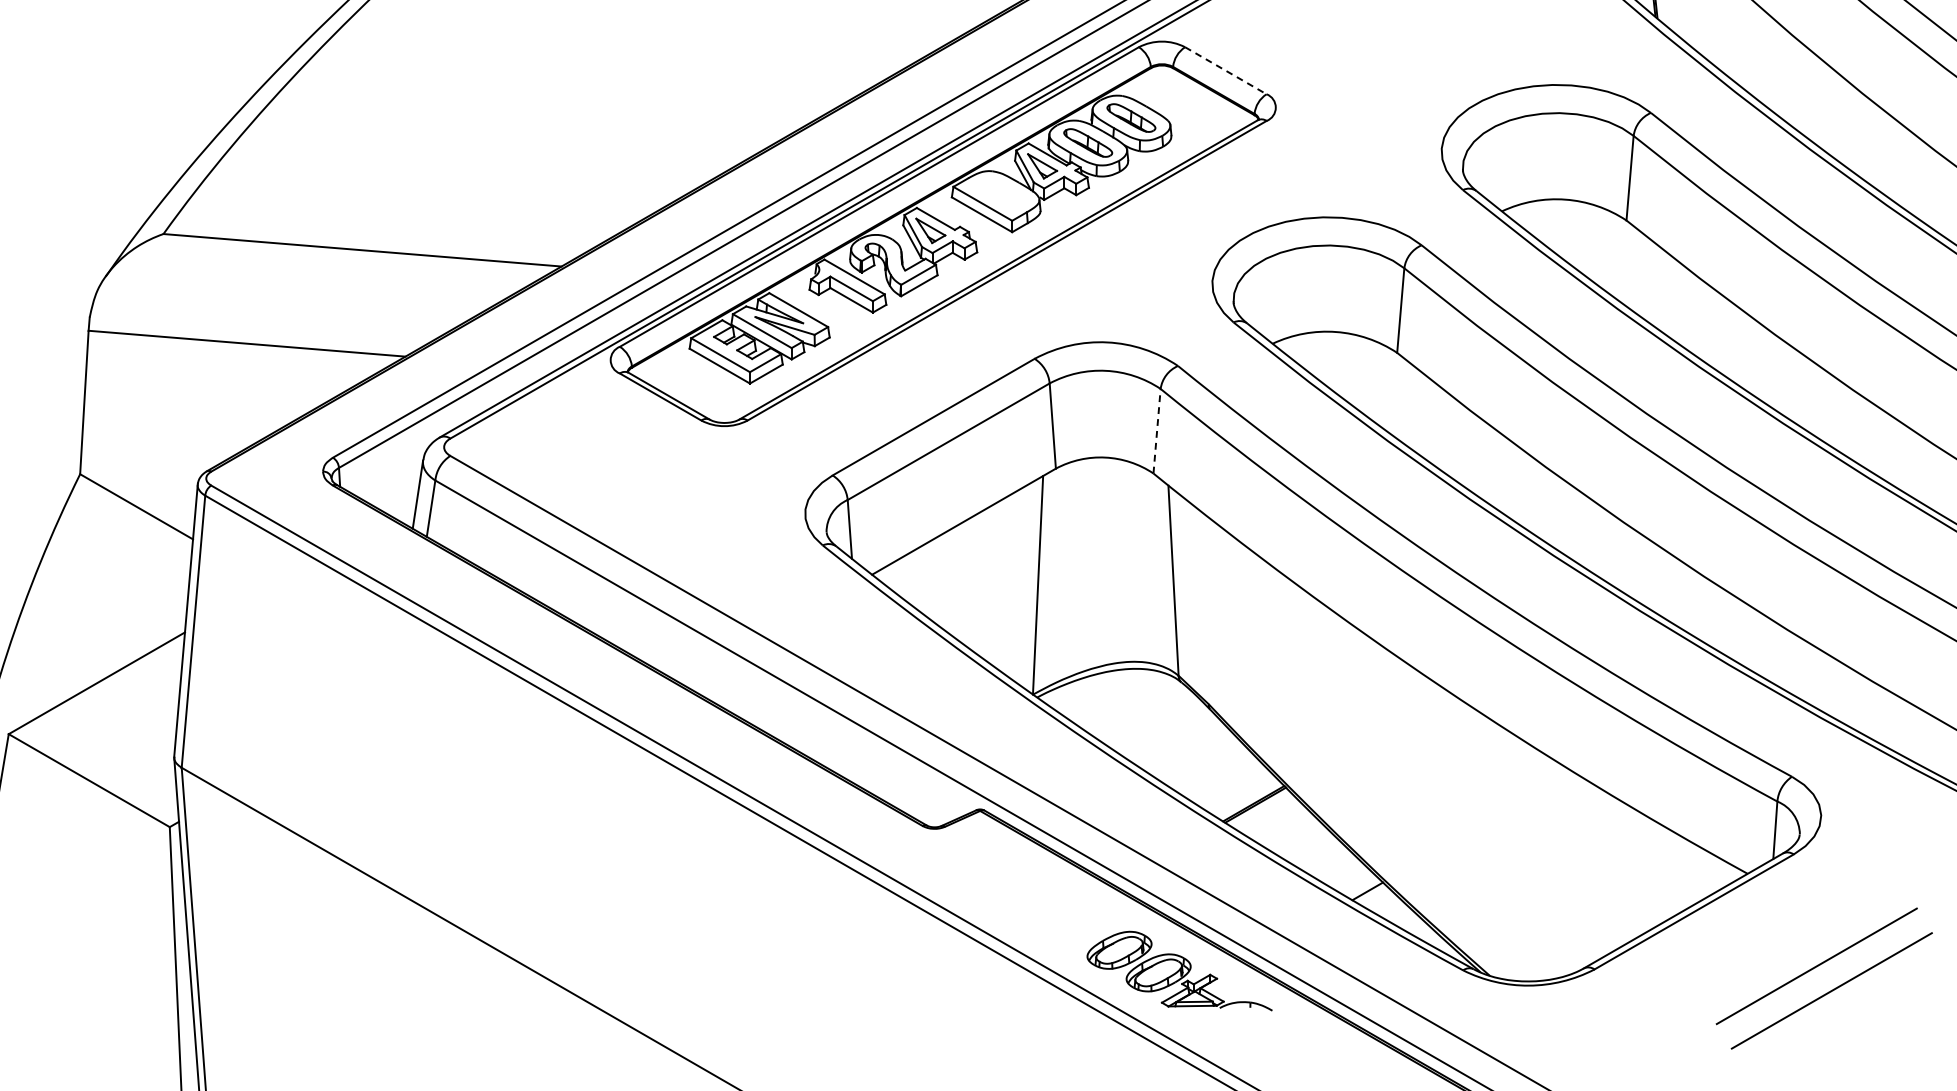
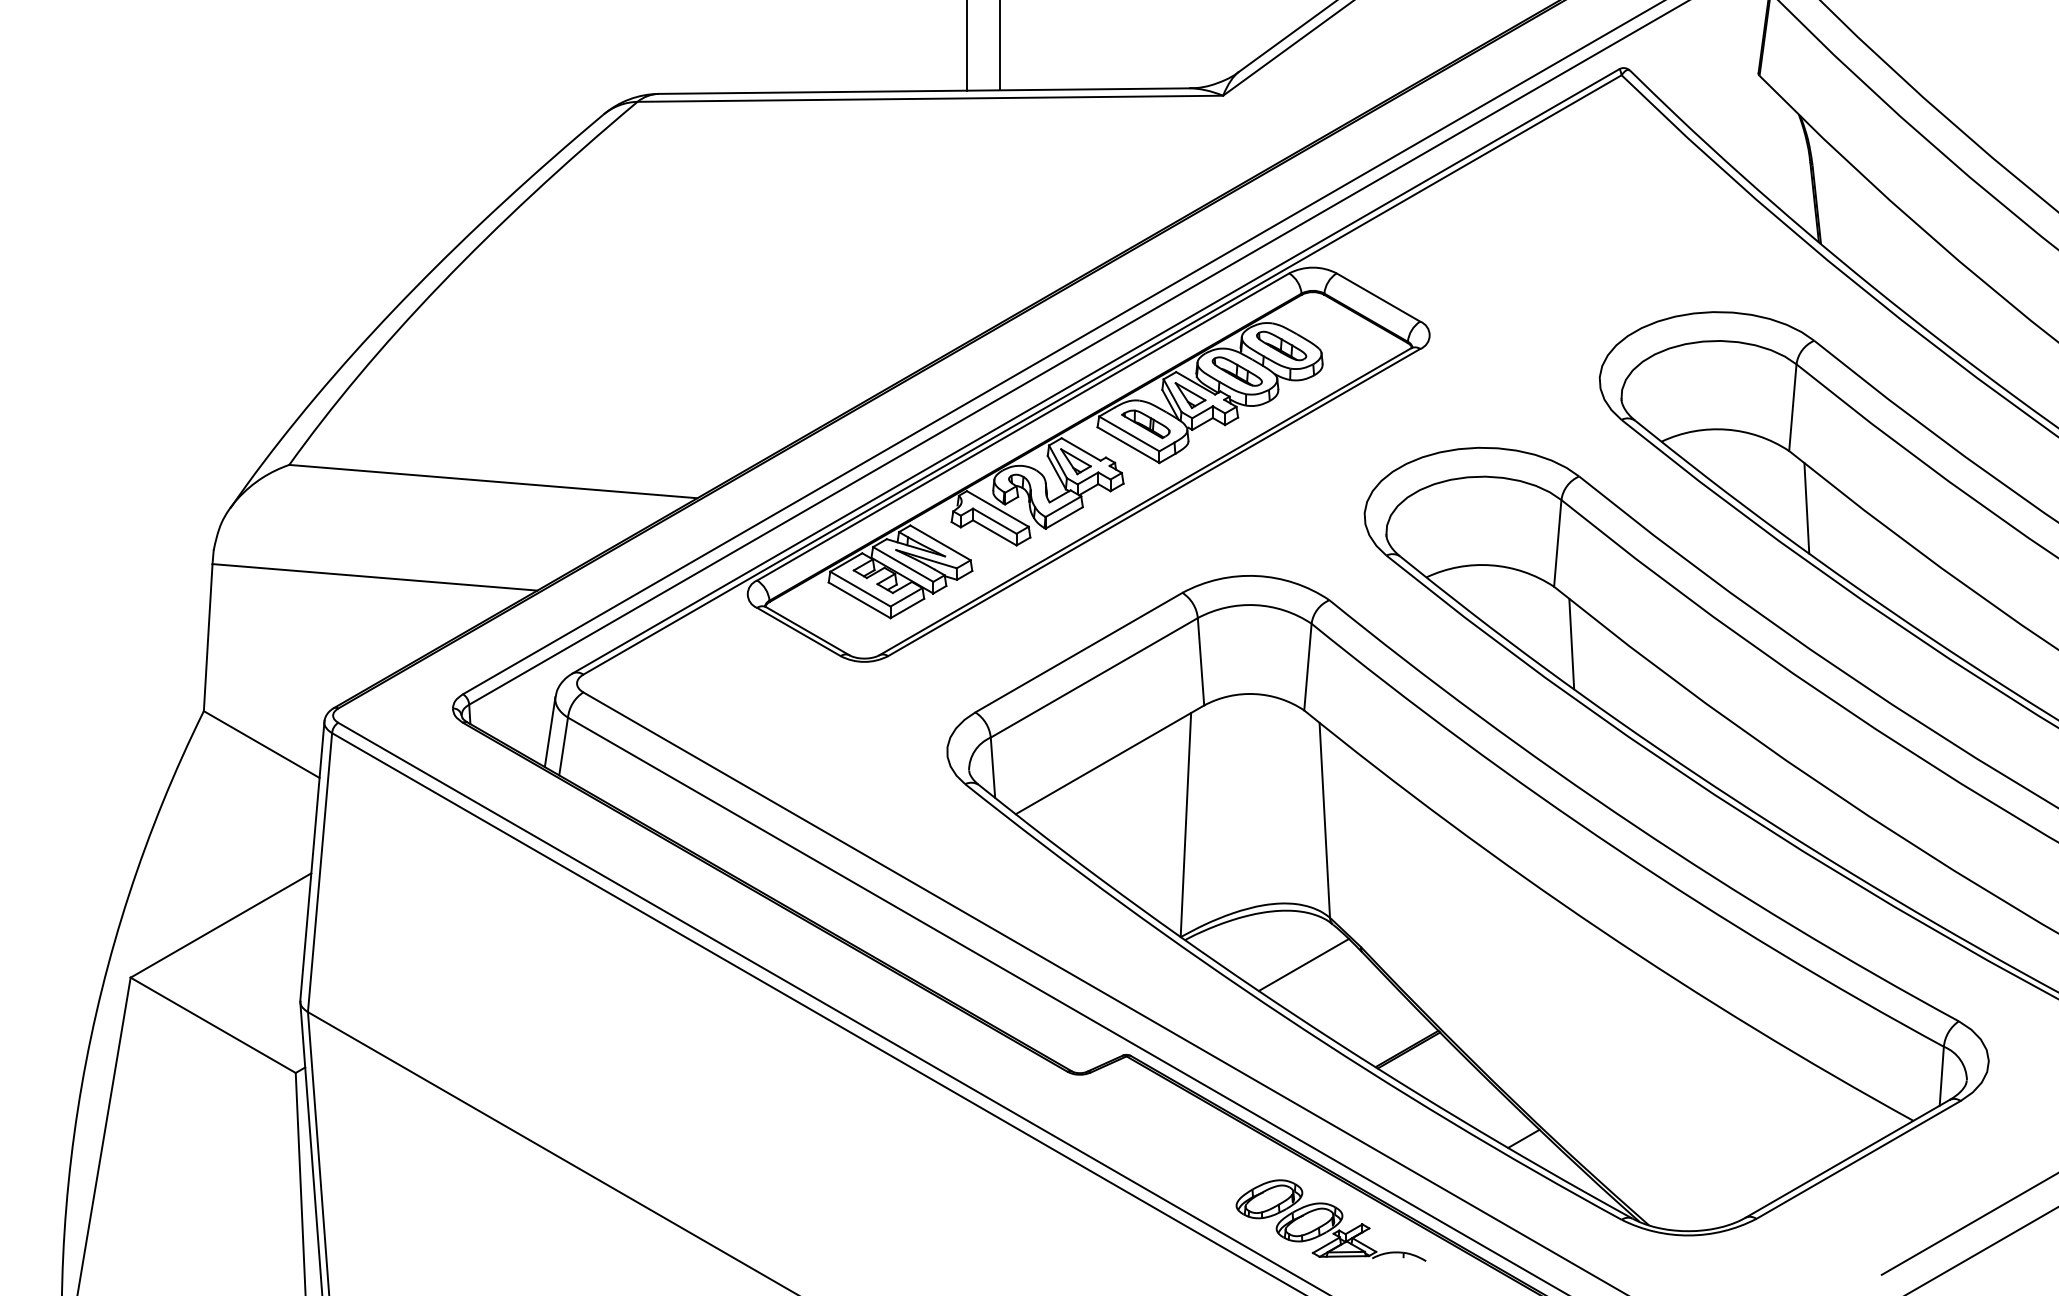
line: (1225, 70) -> (1378, 297), dashed -> solid
part: (998, 194) -> (1145, 424), added
line: (1643, 276) -> (1806, 508), added
line: (1414, 409) -> (1571, 644), added
line: (1156, 431) -> (1307, 667), dashed -> solid
line: (1152, 721) -> (1303, 964), added

